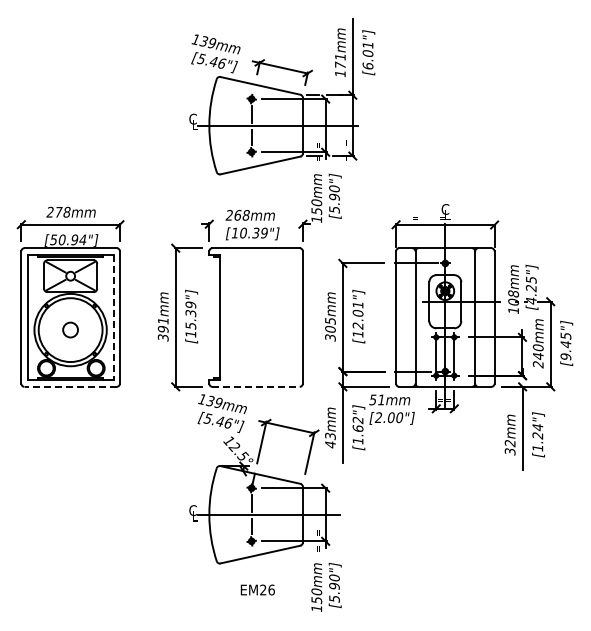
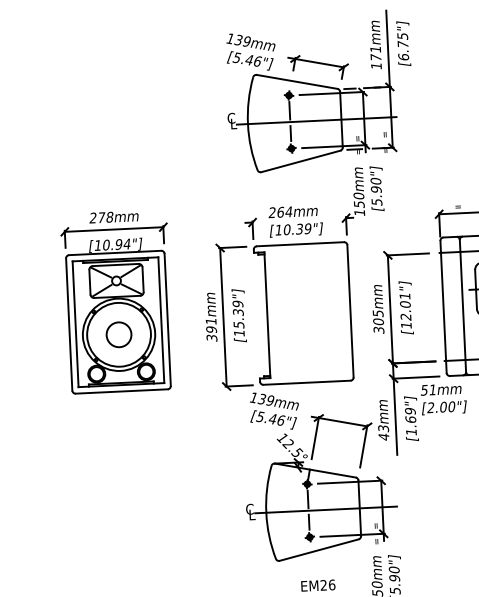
text: (367, 49) -> (402, 40), [6.01"] -> [6.75"]
text: (245, 215) -> (288, 212), 268mm -> 264mm
text: (53, 239) -> (97, 245), [50.94"] -> [10.94"]
line: (113, 317) -> (161, 320), dashed -> solid
circle: (70, 329) -> (118, 334), size x1.67
line: (70, 386) -> (121, 391), dashed -> solid
line: (256, 386) -> (307, 382), dashed -> solid
text: (357, 420) -> (409, 411), [1.62"] -> [1.69"]

